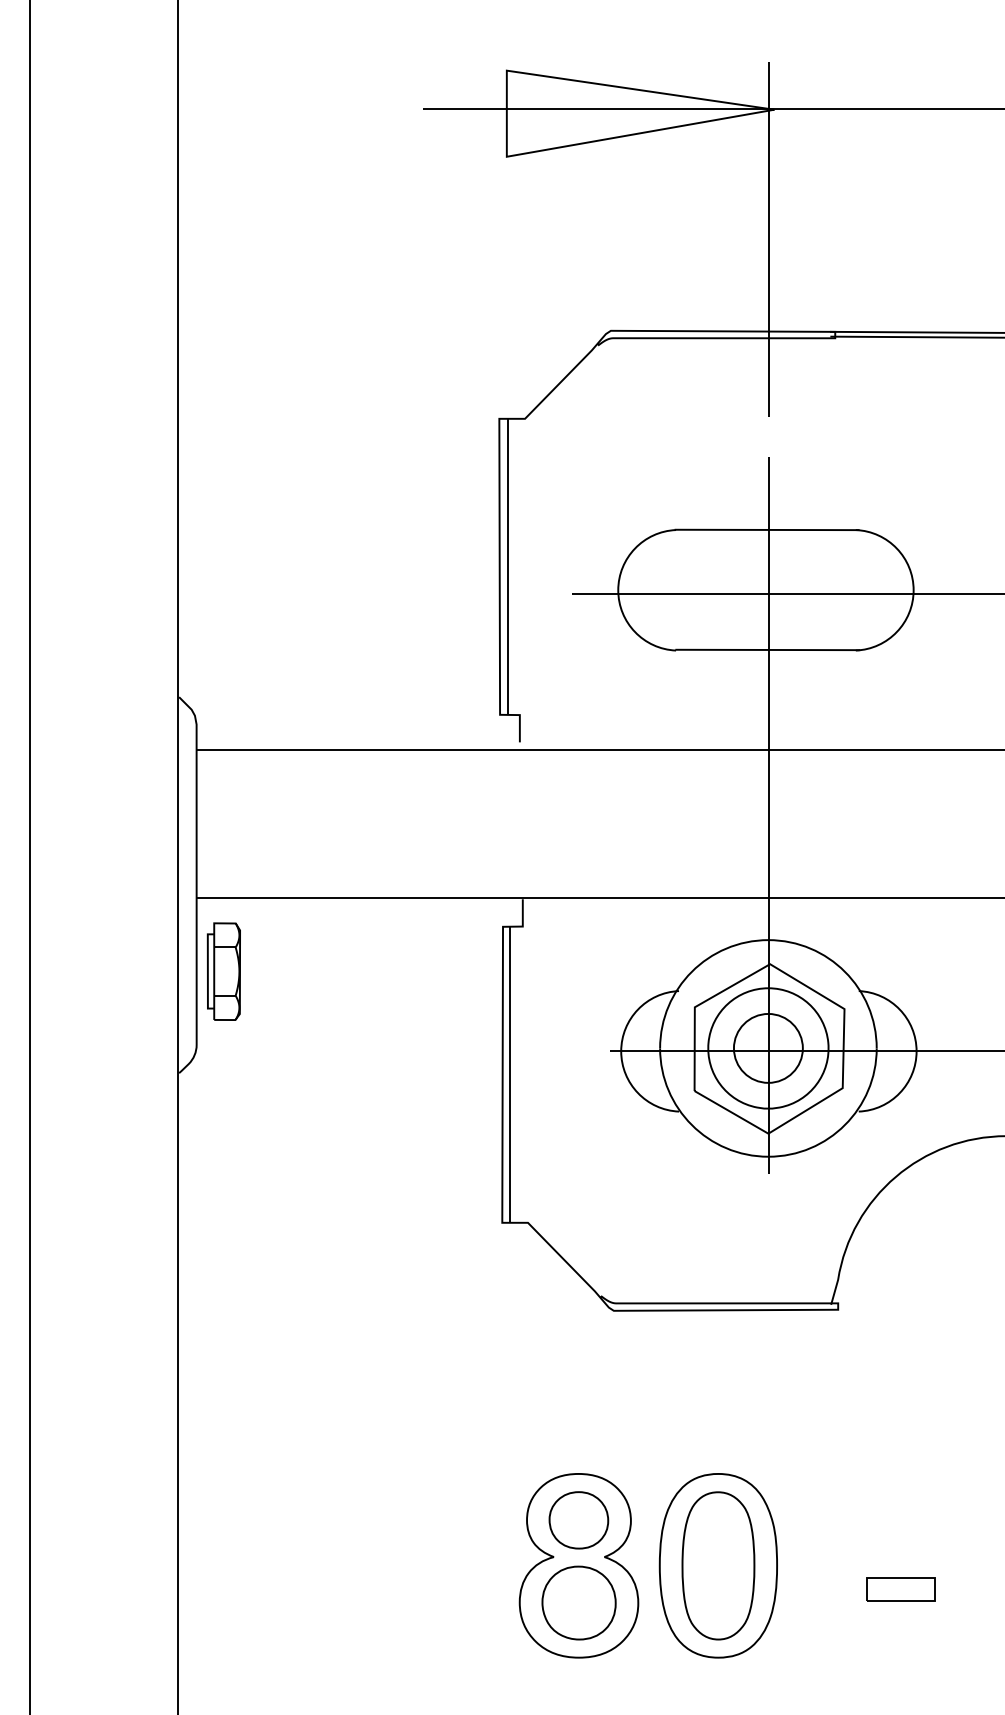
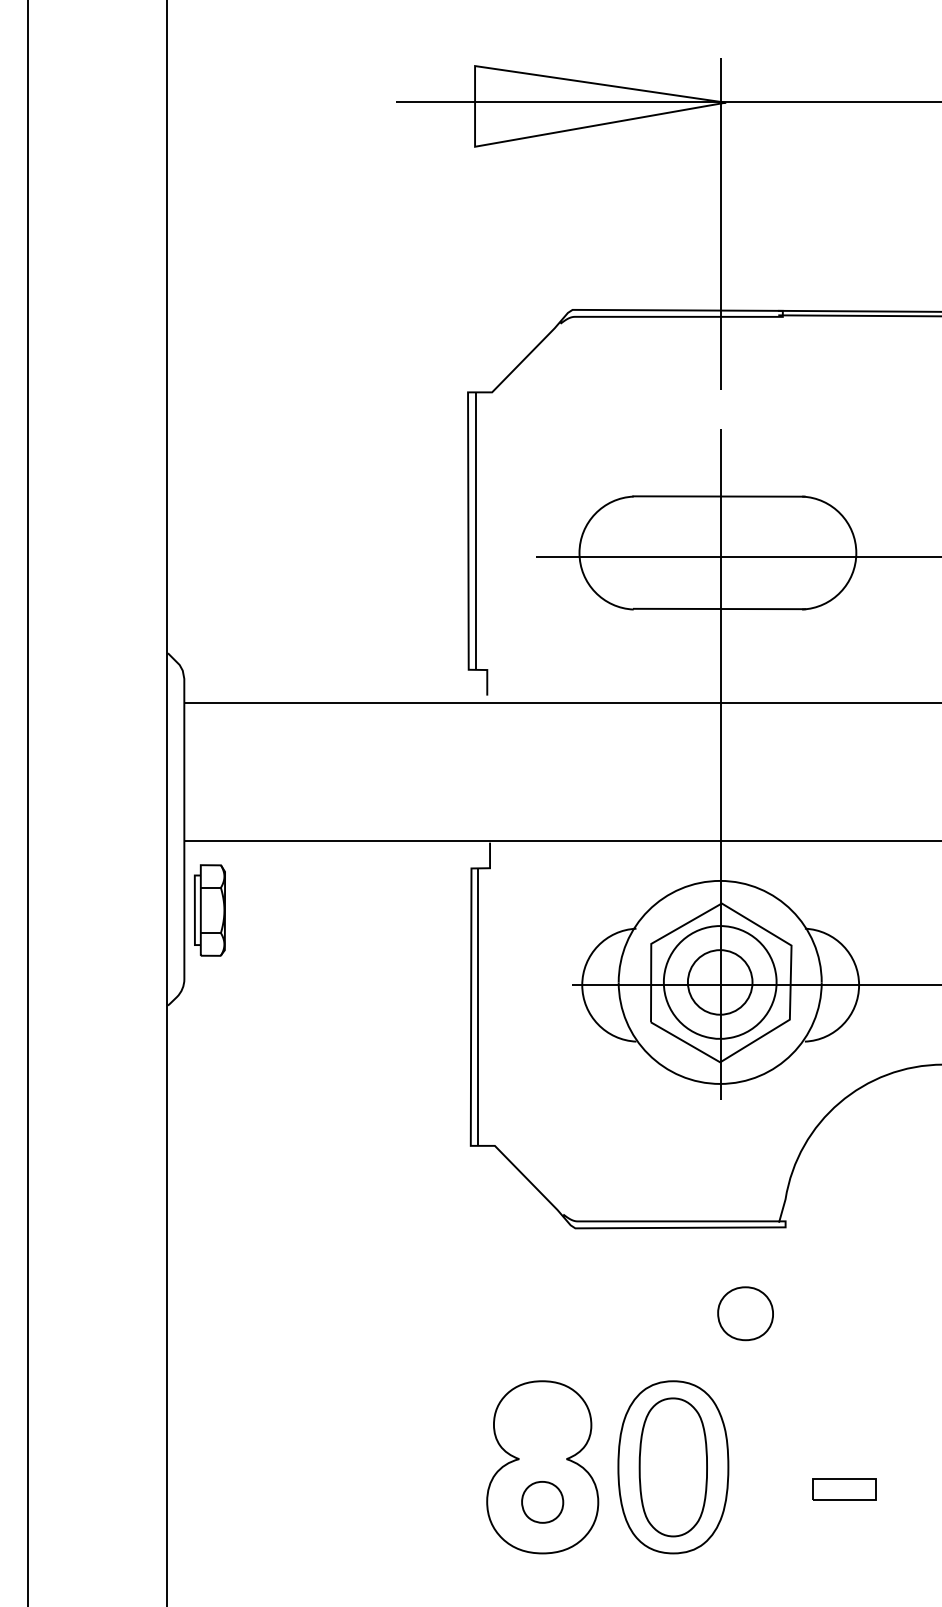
part: (578, 1520) -> (745, 1313), moved
part: (578, 1603) -> (542, 1502), size x0.6

